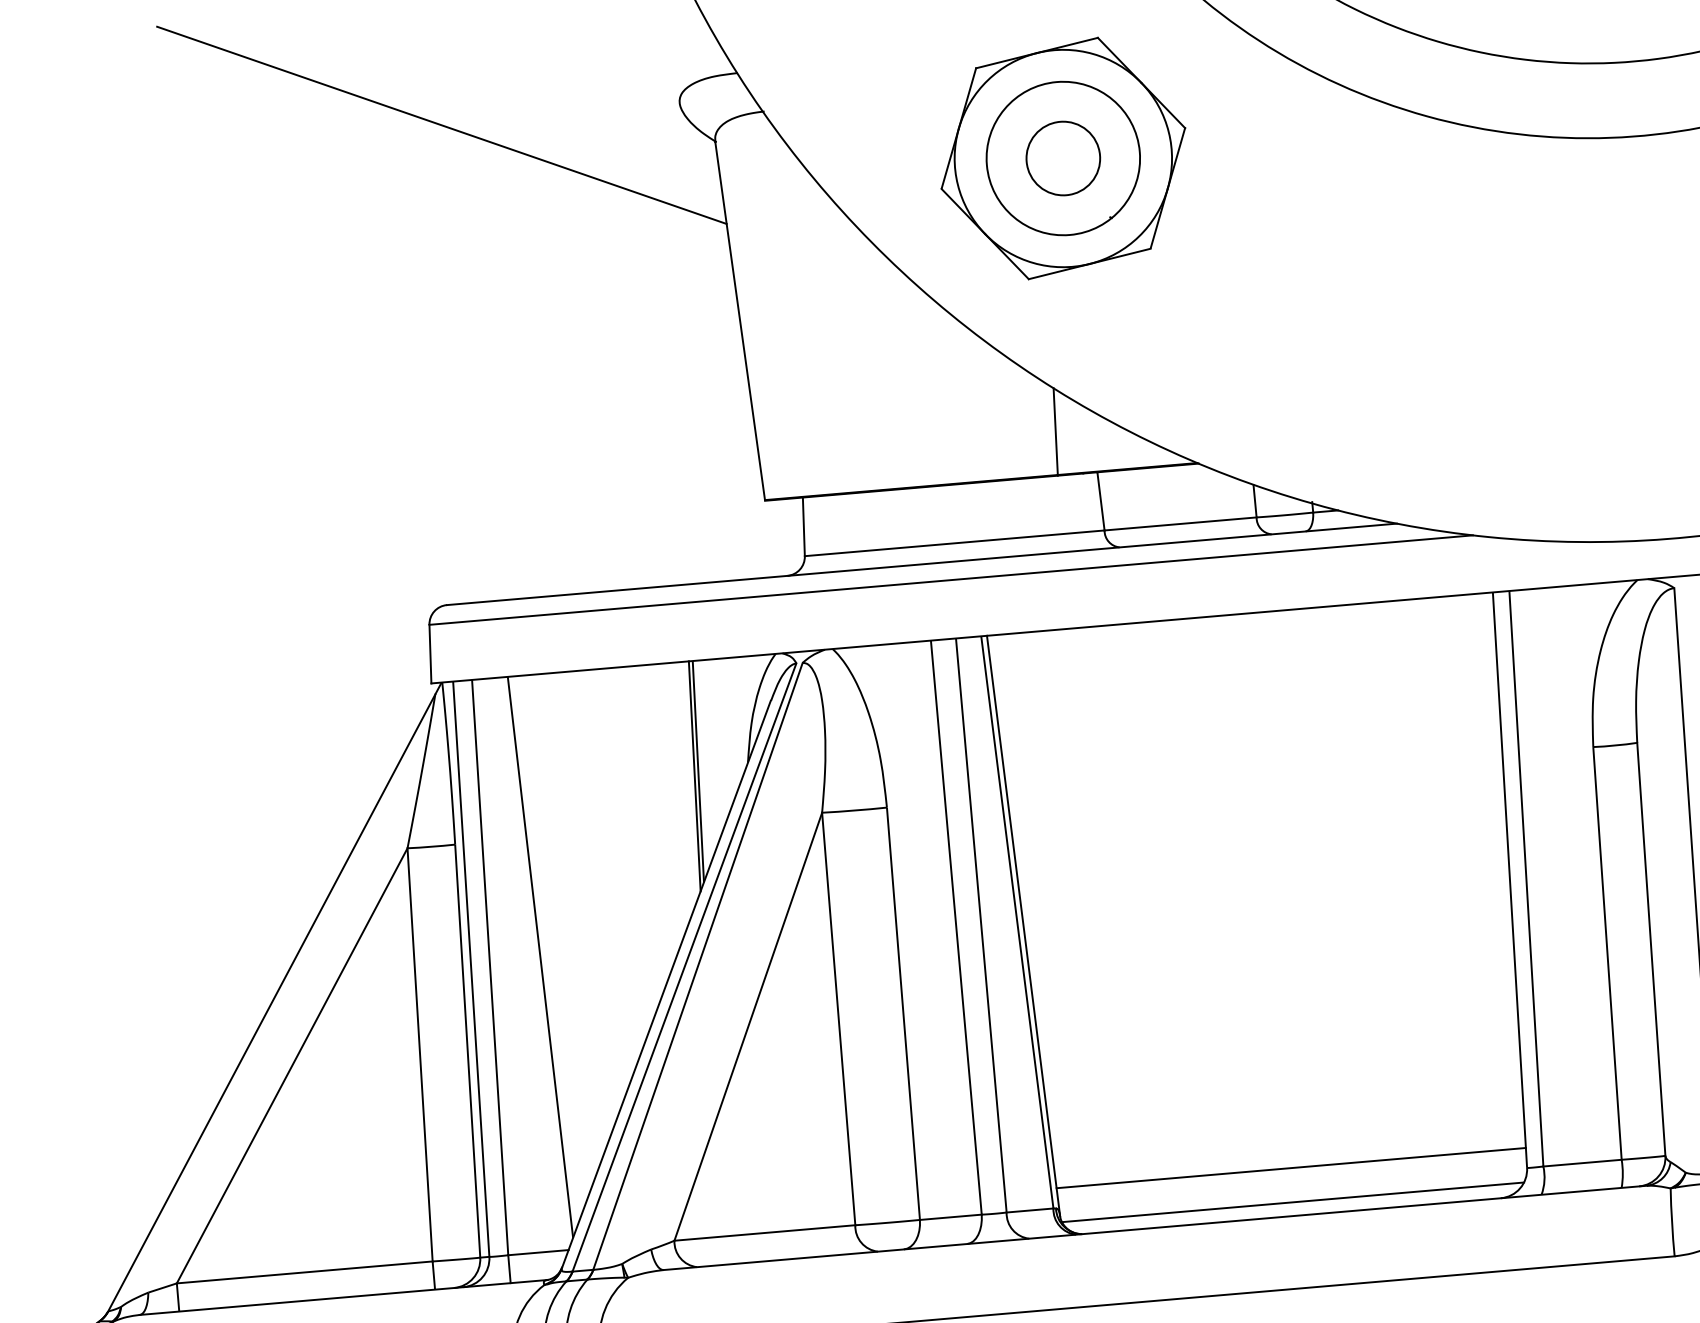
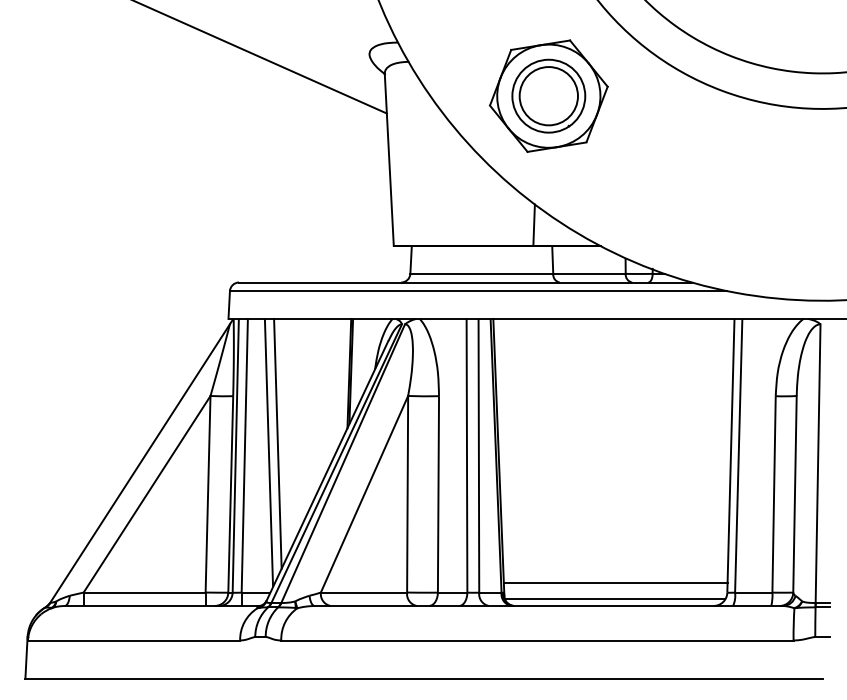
circle: (1062, 159) -> (548, 96), size x1.67
line: (556, 935) -> (277, 443), added

